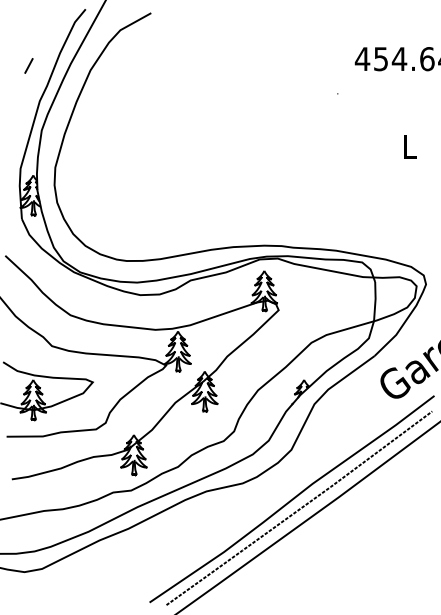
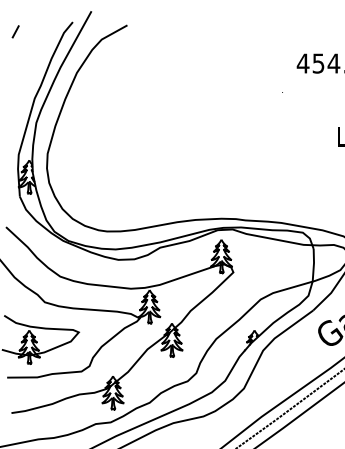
line: (28, 65) -> (15, 31), moved

